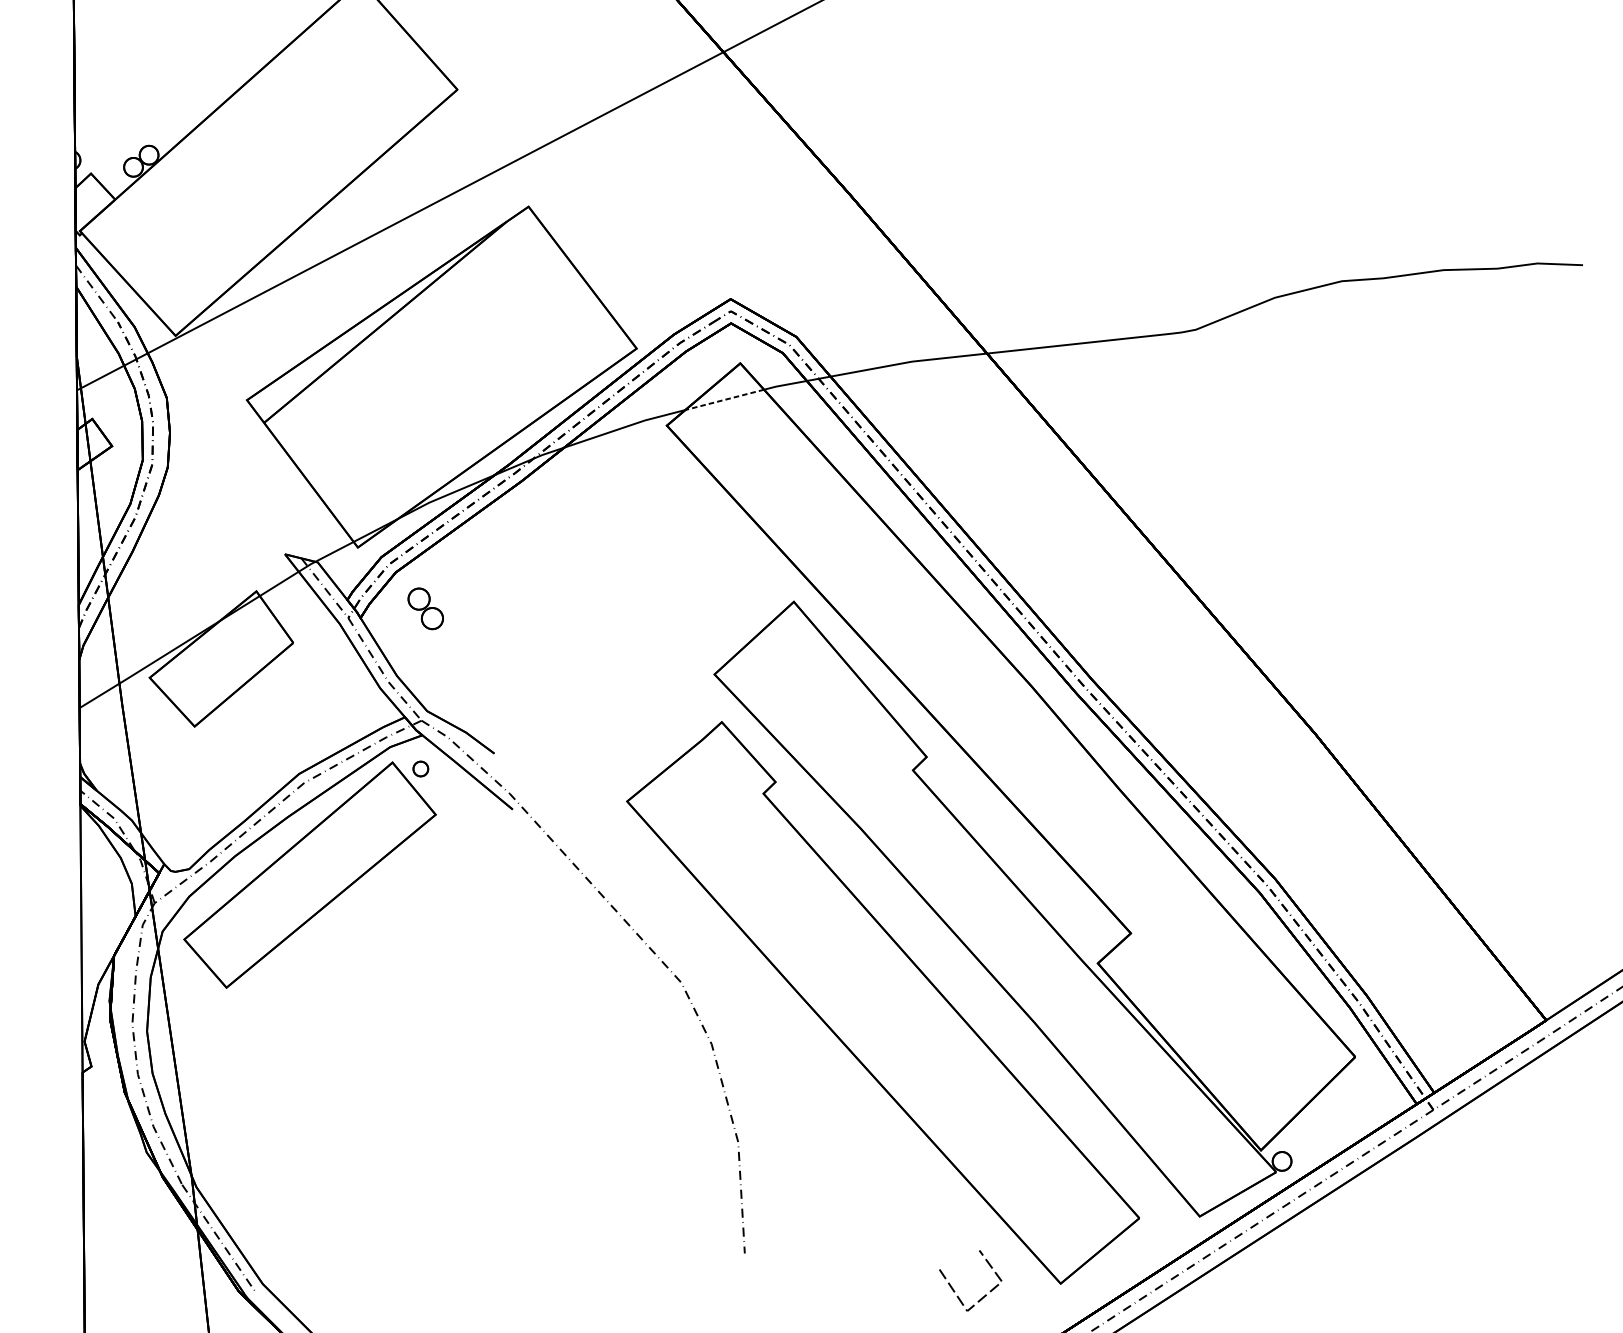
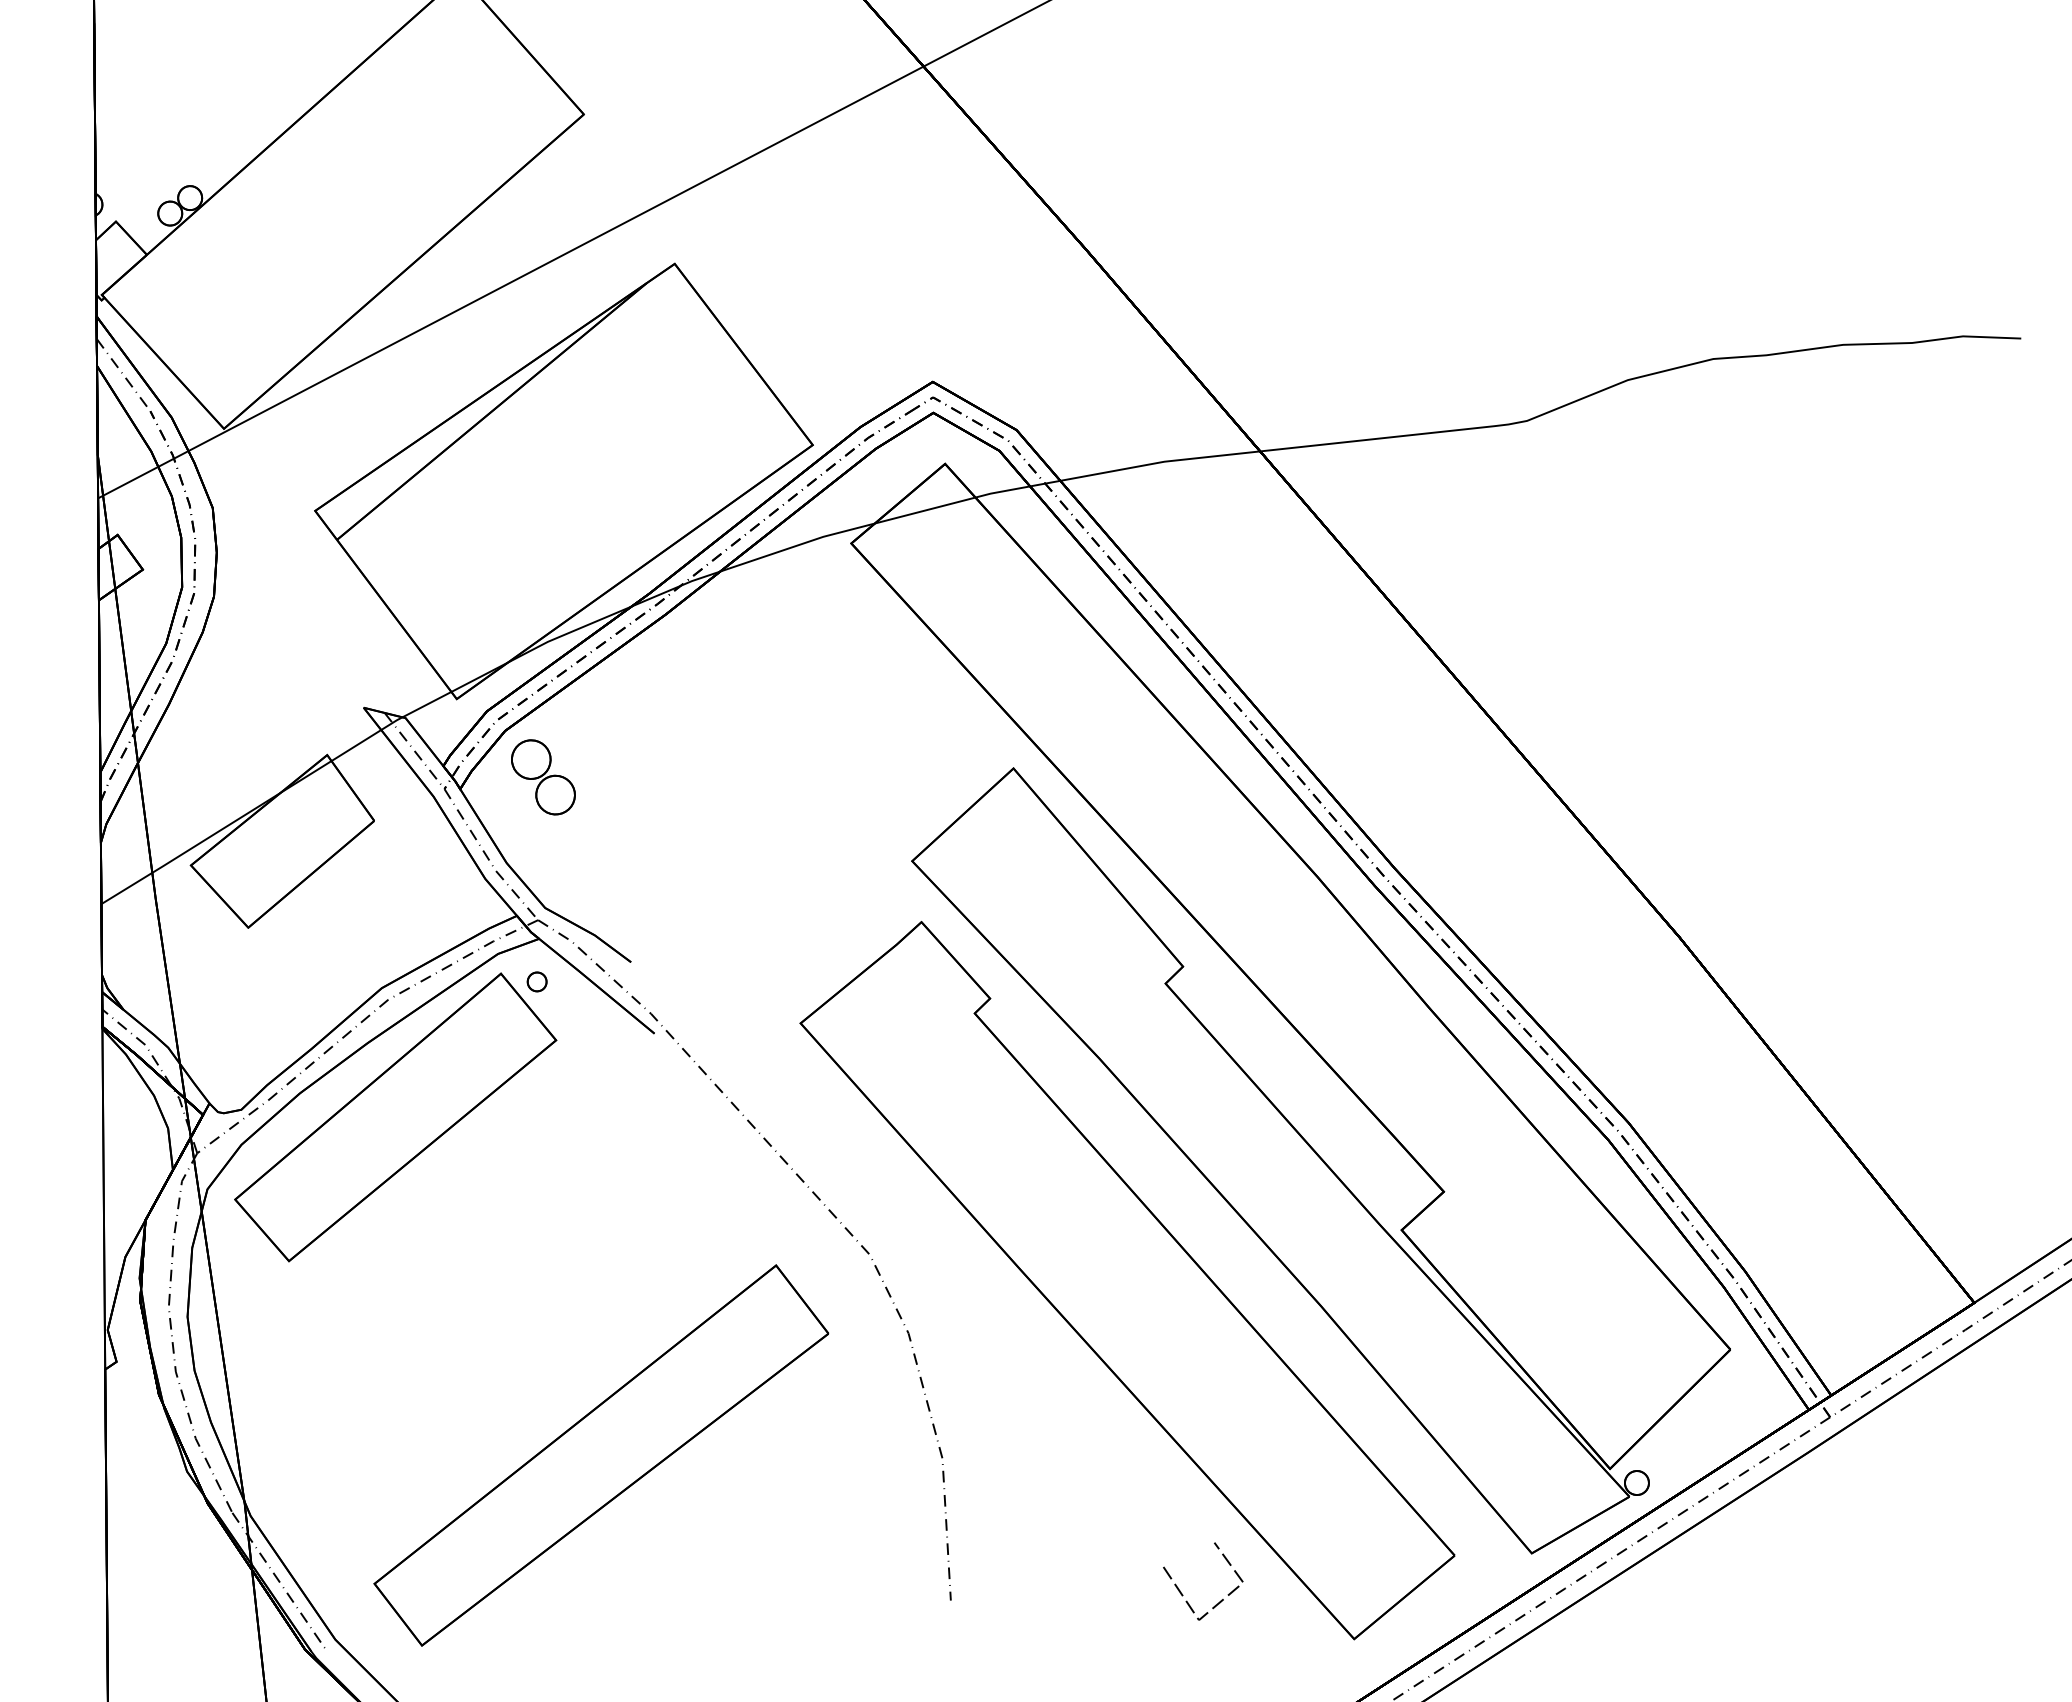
line: (724, 399) -> (925, 510), dashed -> solid
part: (425, 608) -> (543, 777), size x1.43
part: (471, 1139) -> (601, 1455), added
line: (954, 1290) -> (1182, 1593), moved

